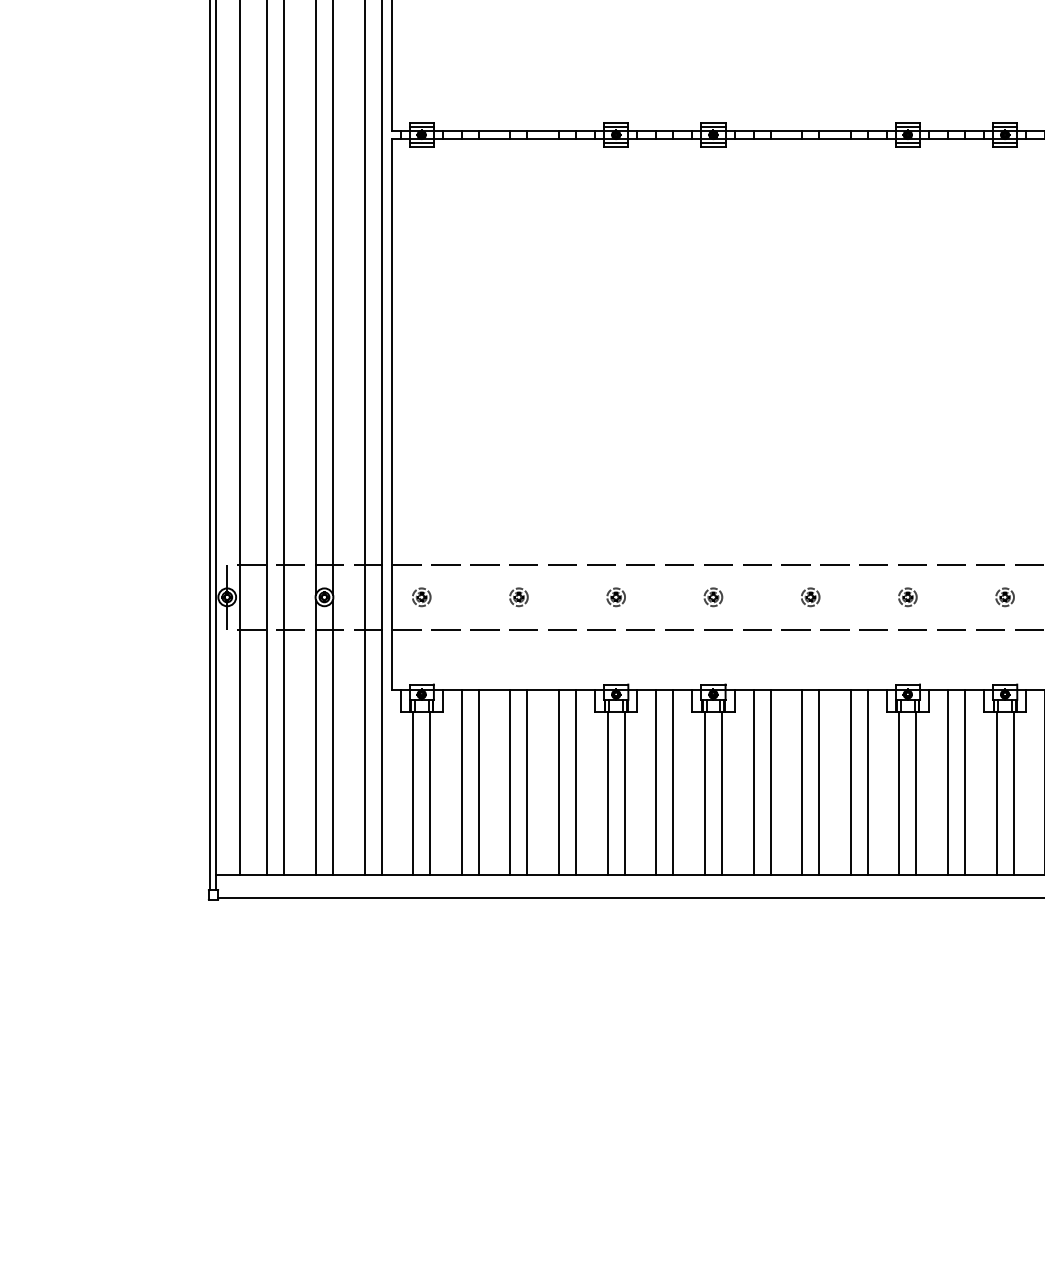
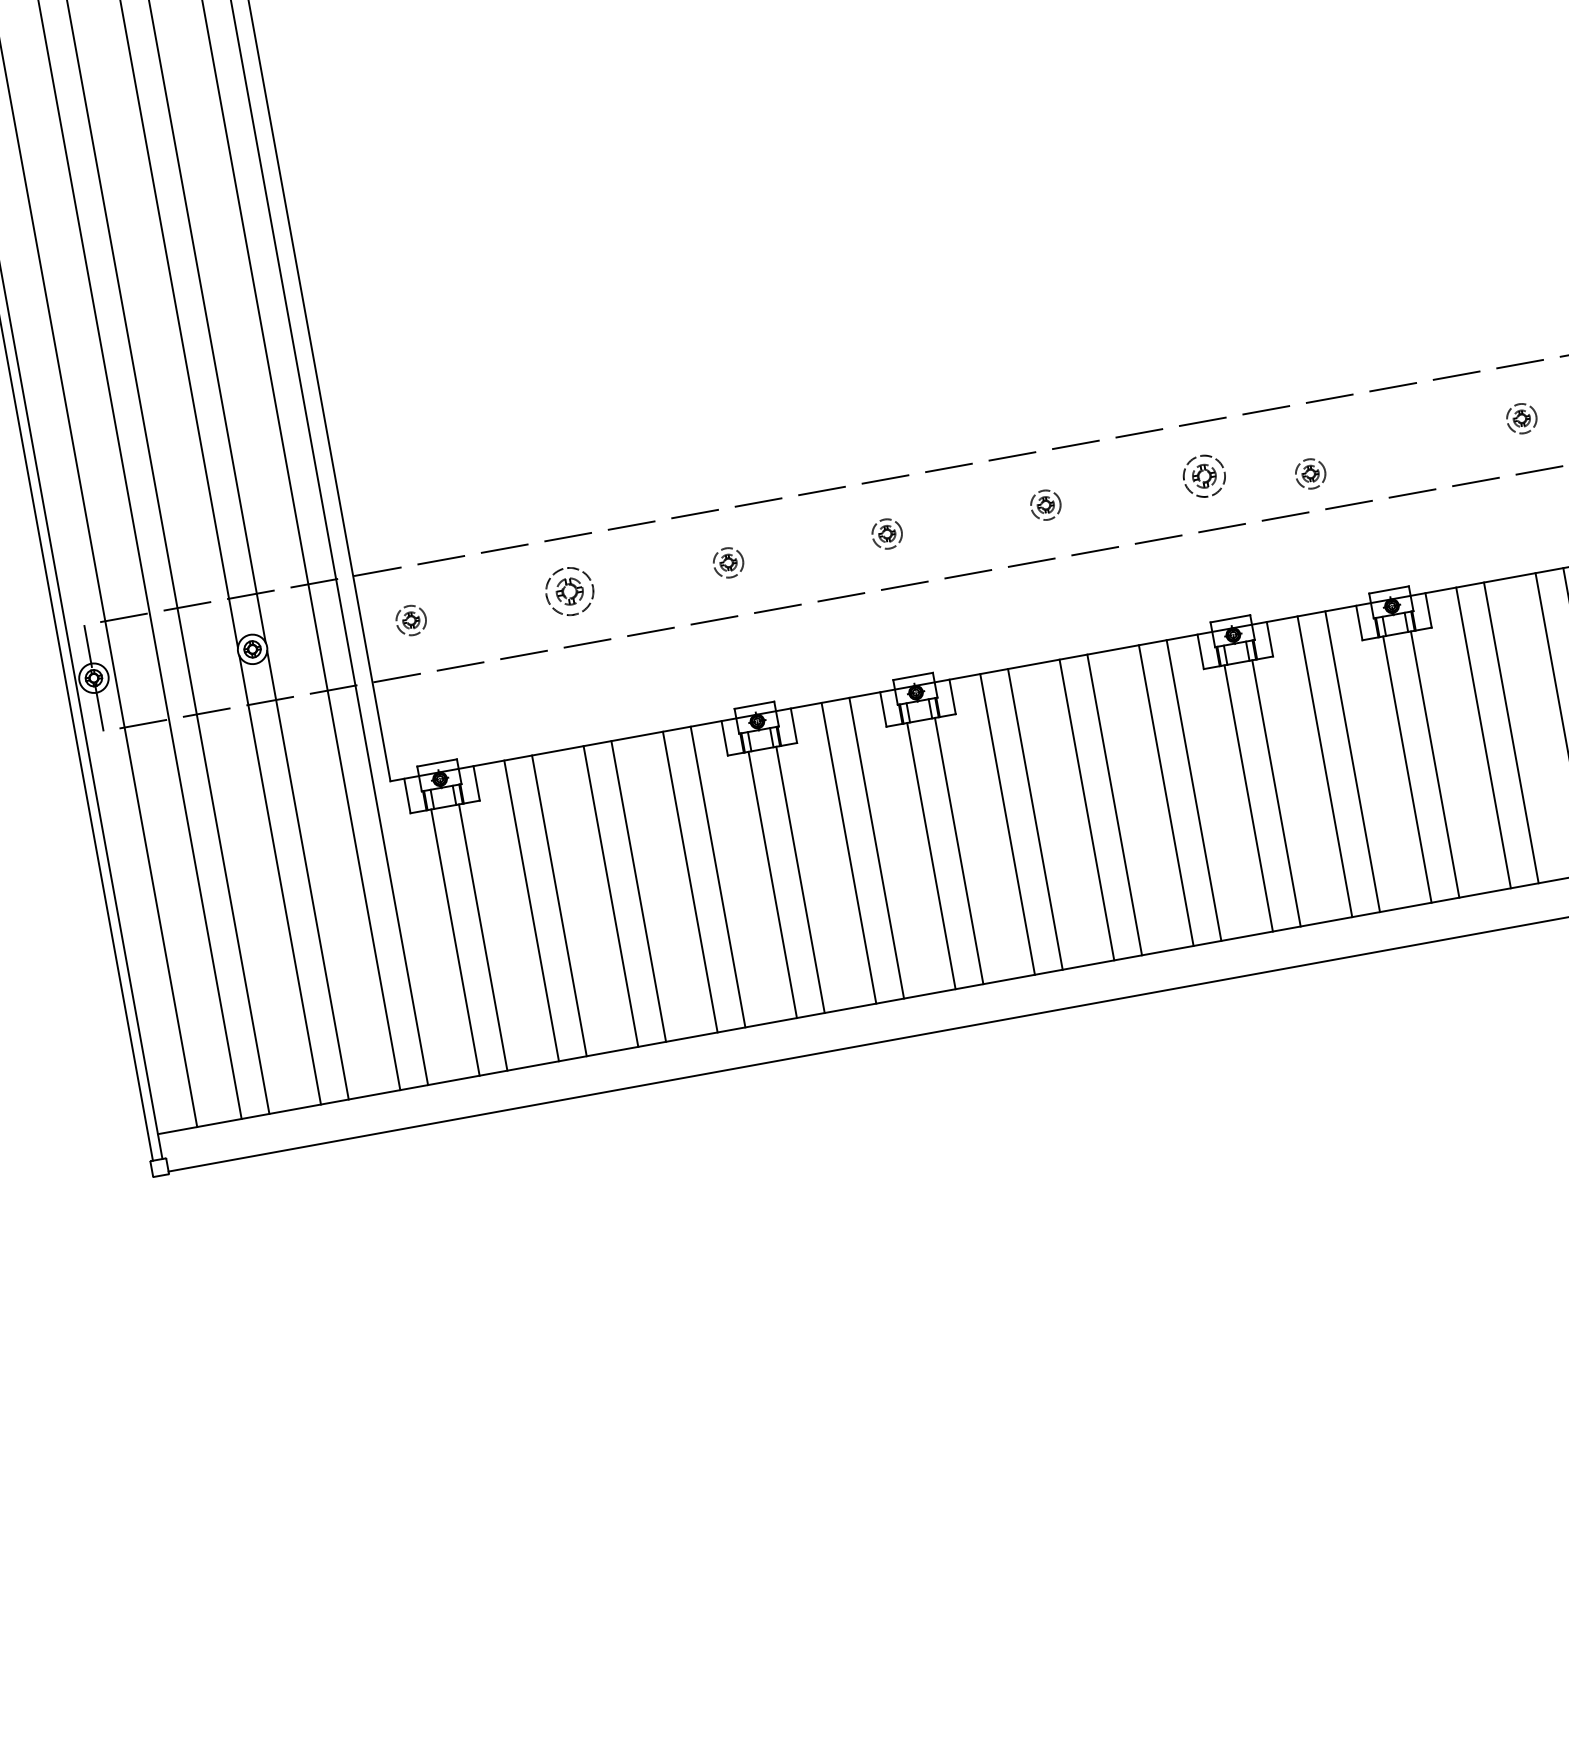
part: (518, 597) -> (569, 592), size x1.6
part: (907, 597) -> (1203, 476), size x1.4
part: (1004, 597) -> (1309, 474), moved

